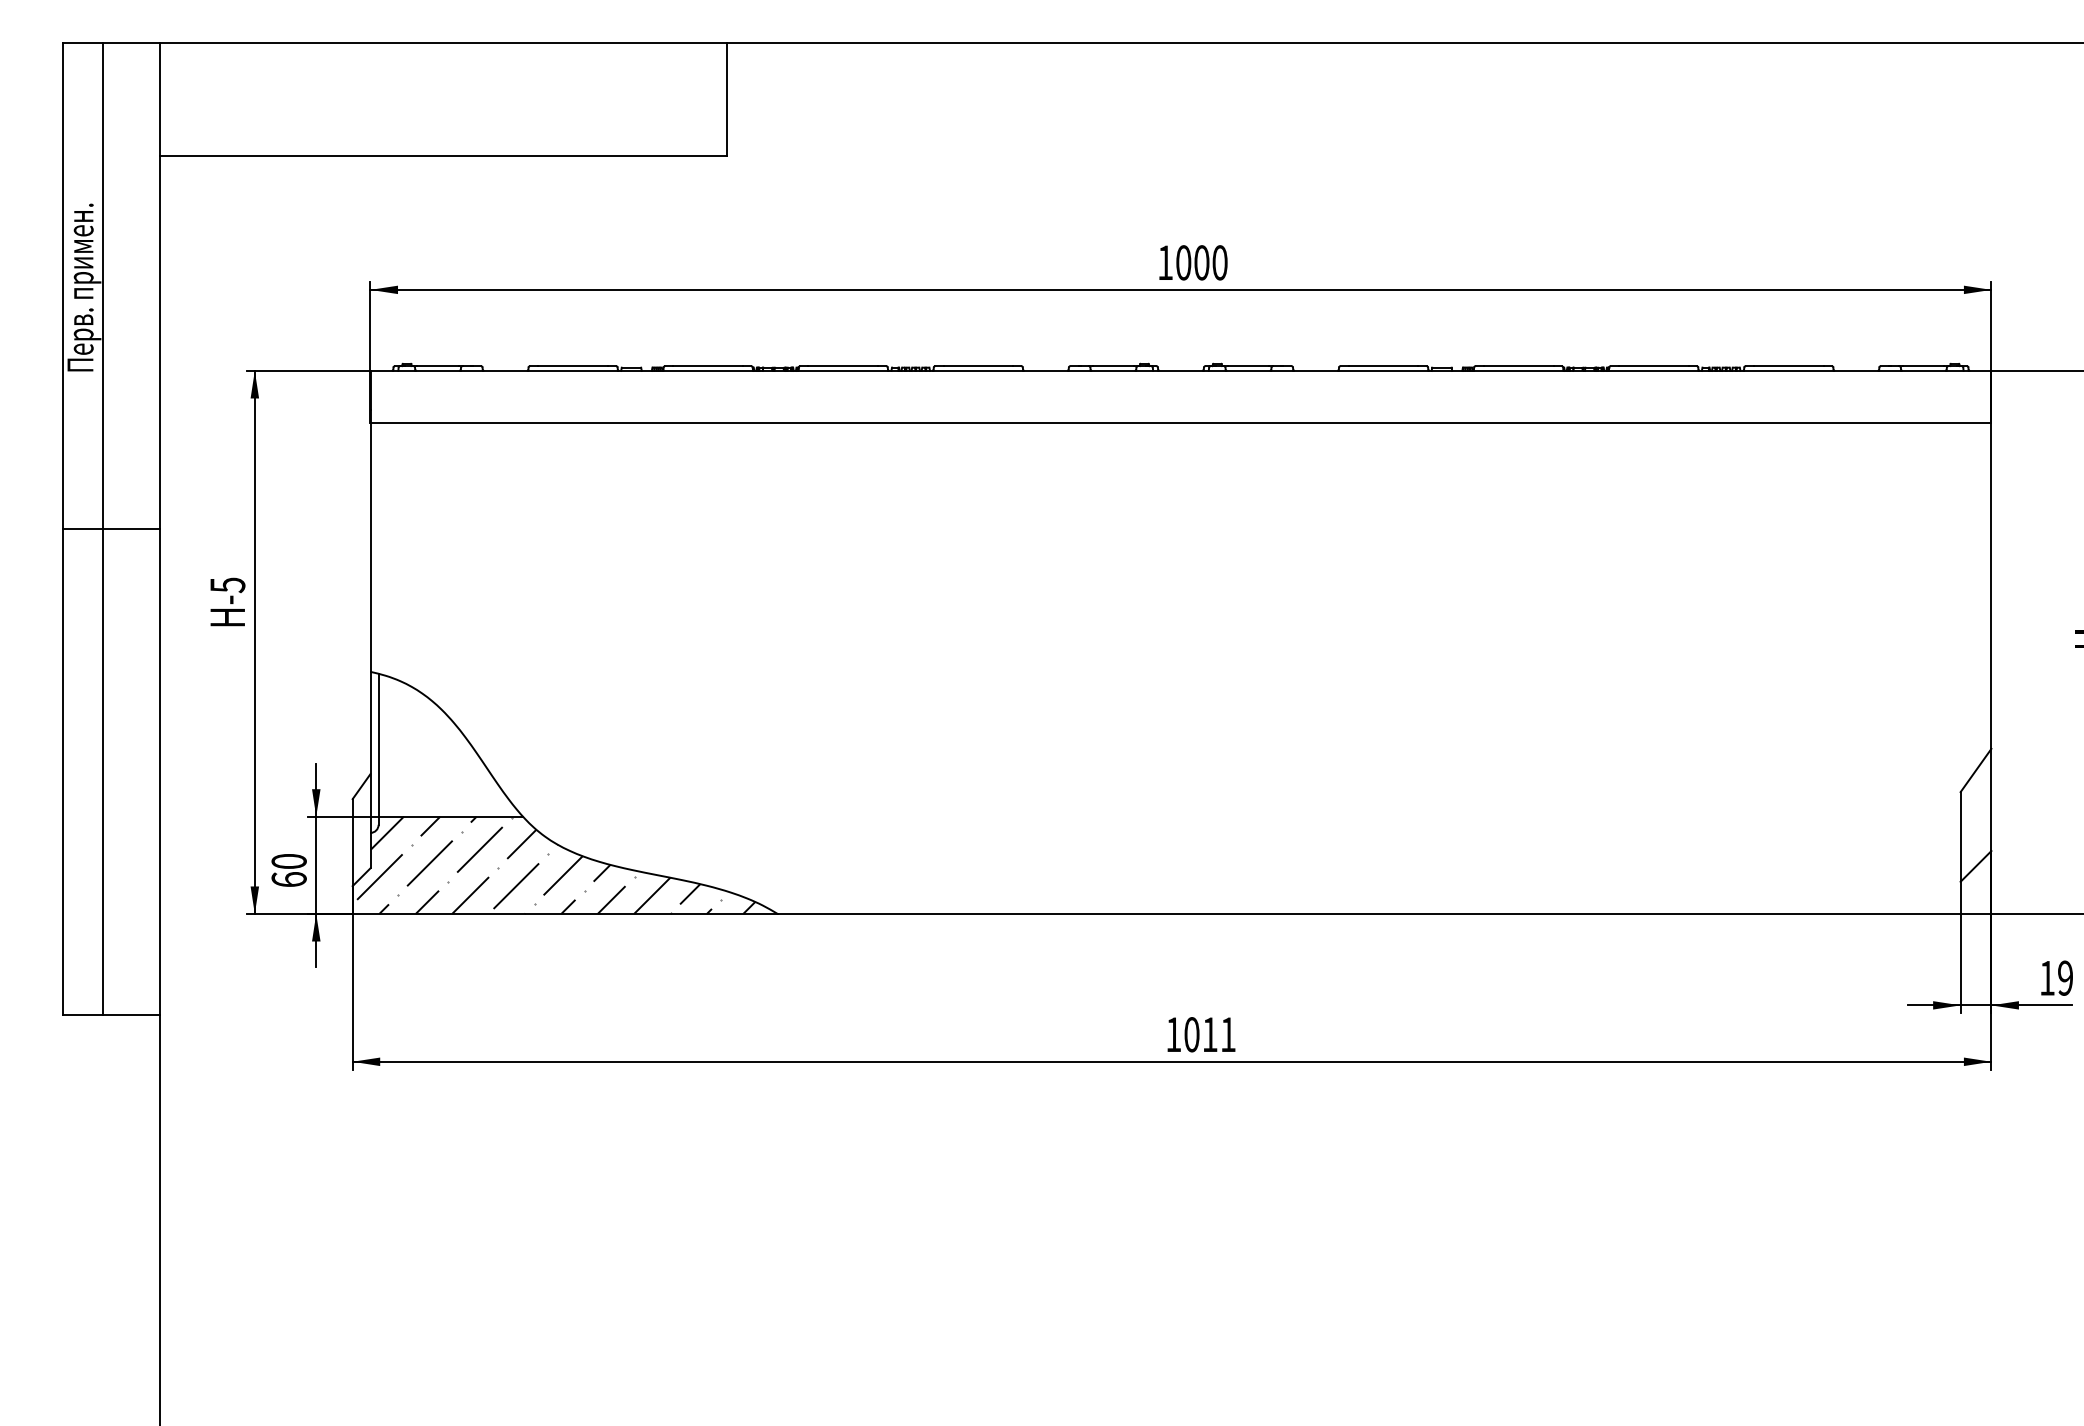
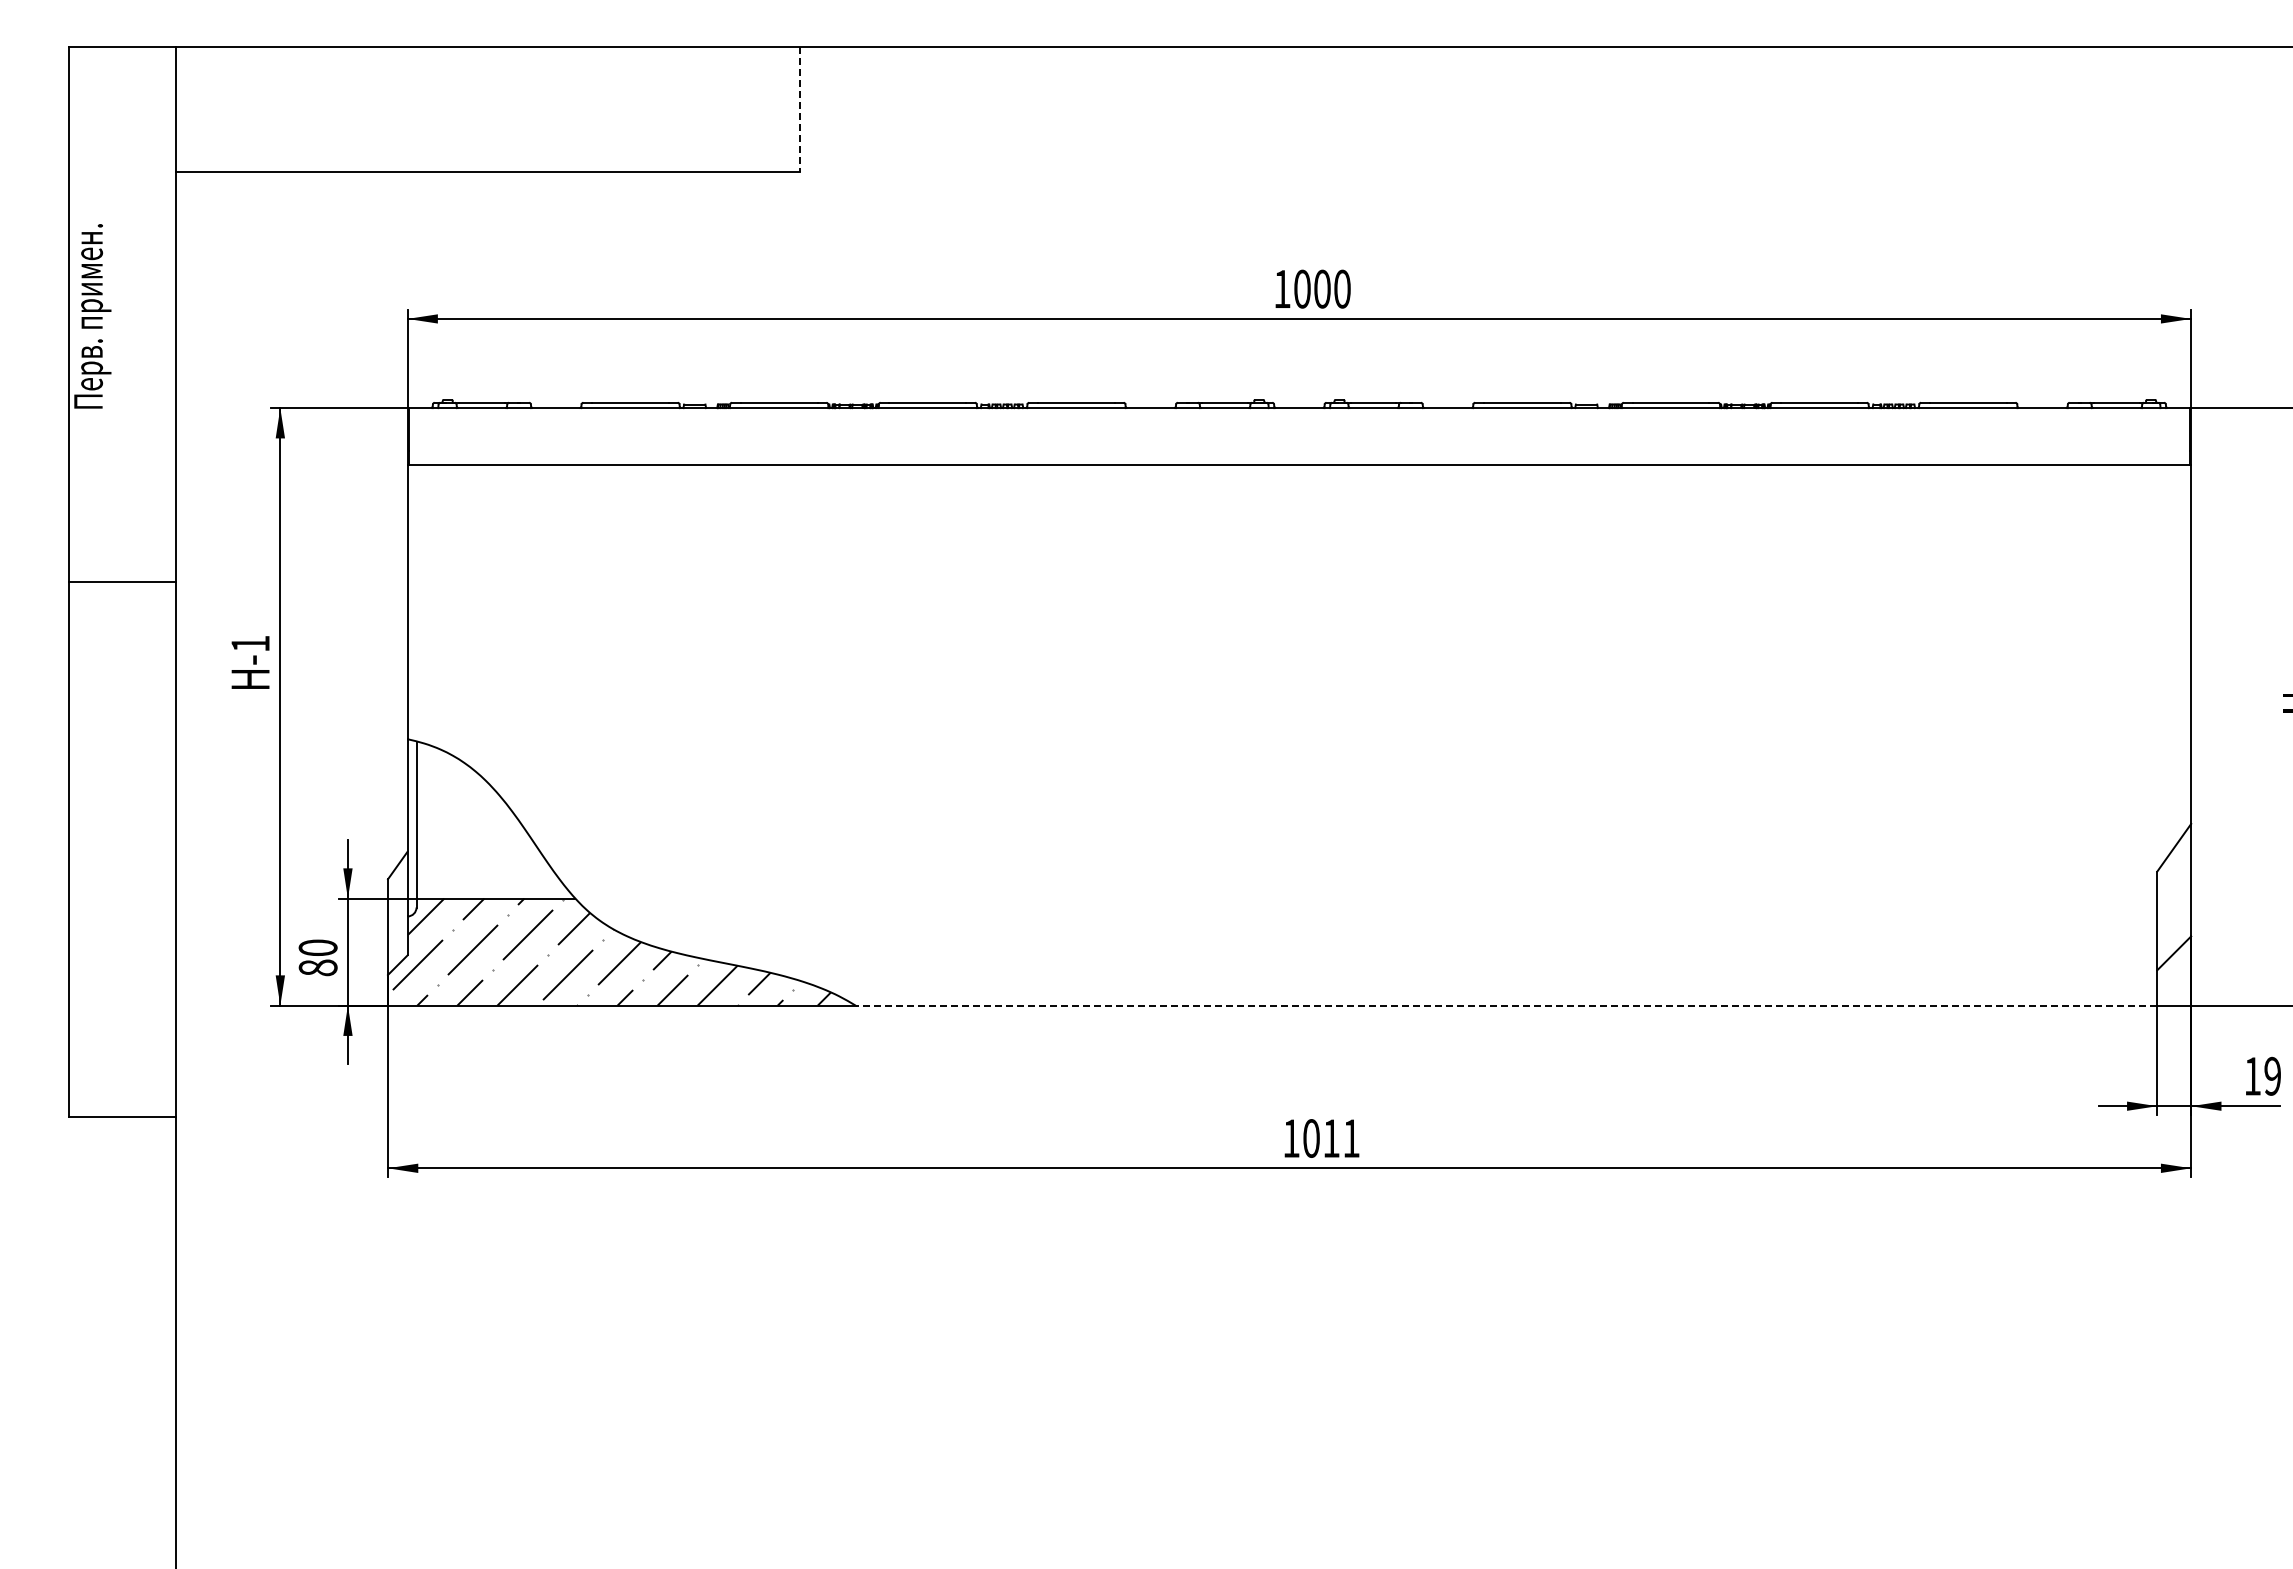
line: (727, 100) -> (800, 110), solid -> dashed
line: (103, 529) -> (113, 582), removed
text: (227, 584) -> (250, 643), -5 -> -1
text: (288, 879) -> (317, 967), 60 -> 80
line: (1369, 913) -> (1506, 1005), solid -> dashed

